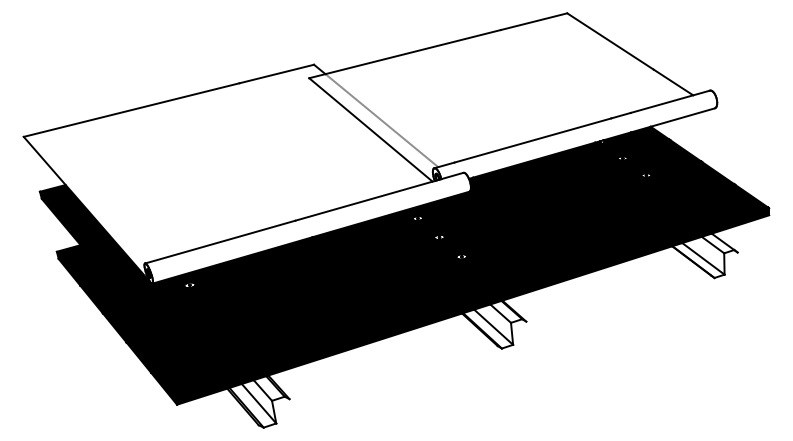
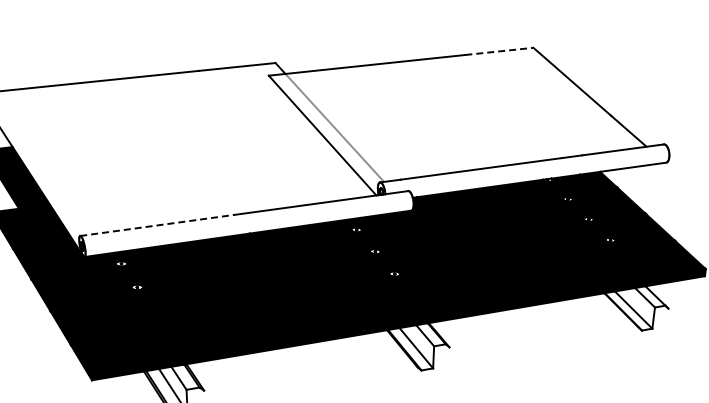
line: (534, 21) -> (499, 51), solid -> dashed
line: (220, 241) -> (157, 224), solid -> dashed

